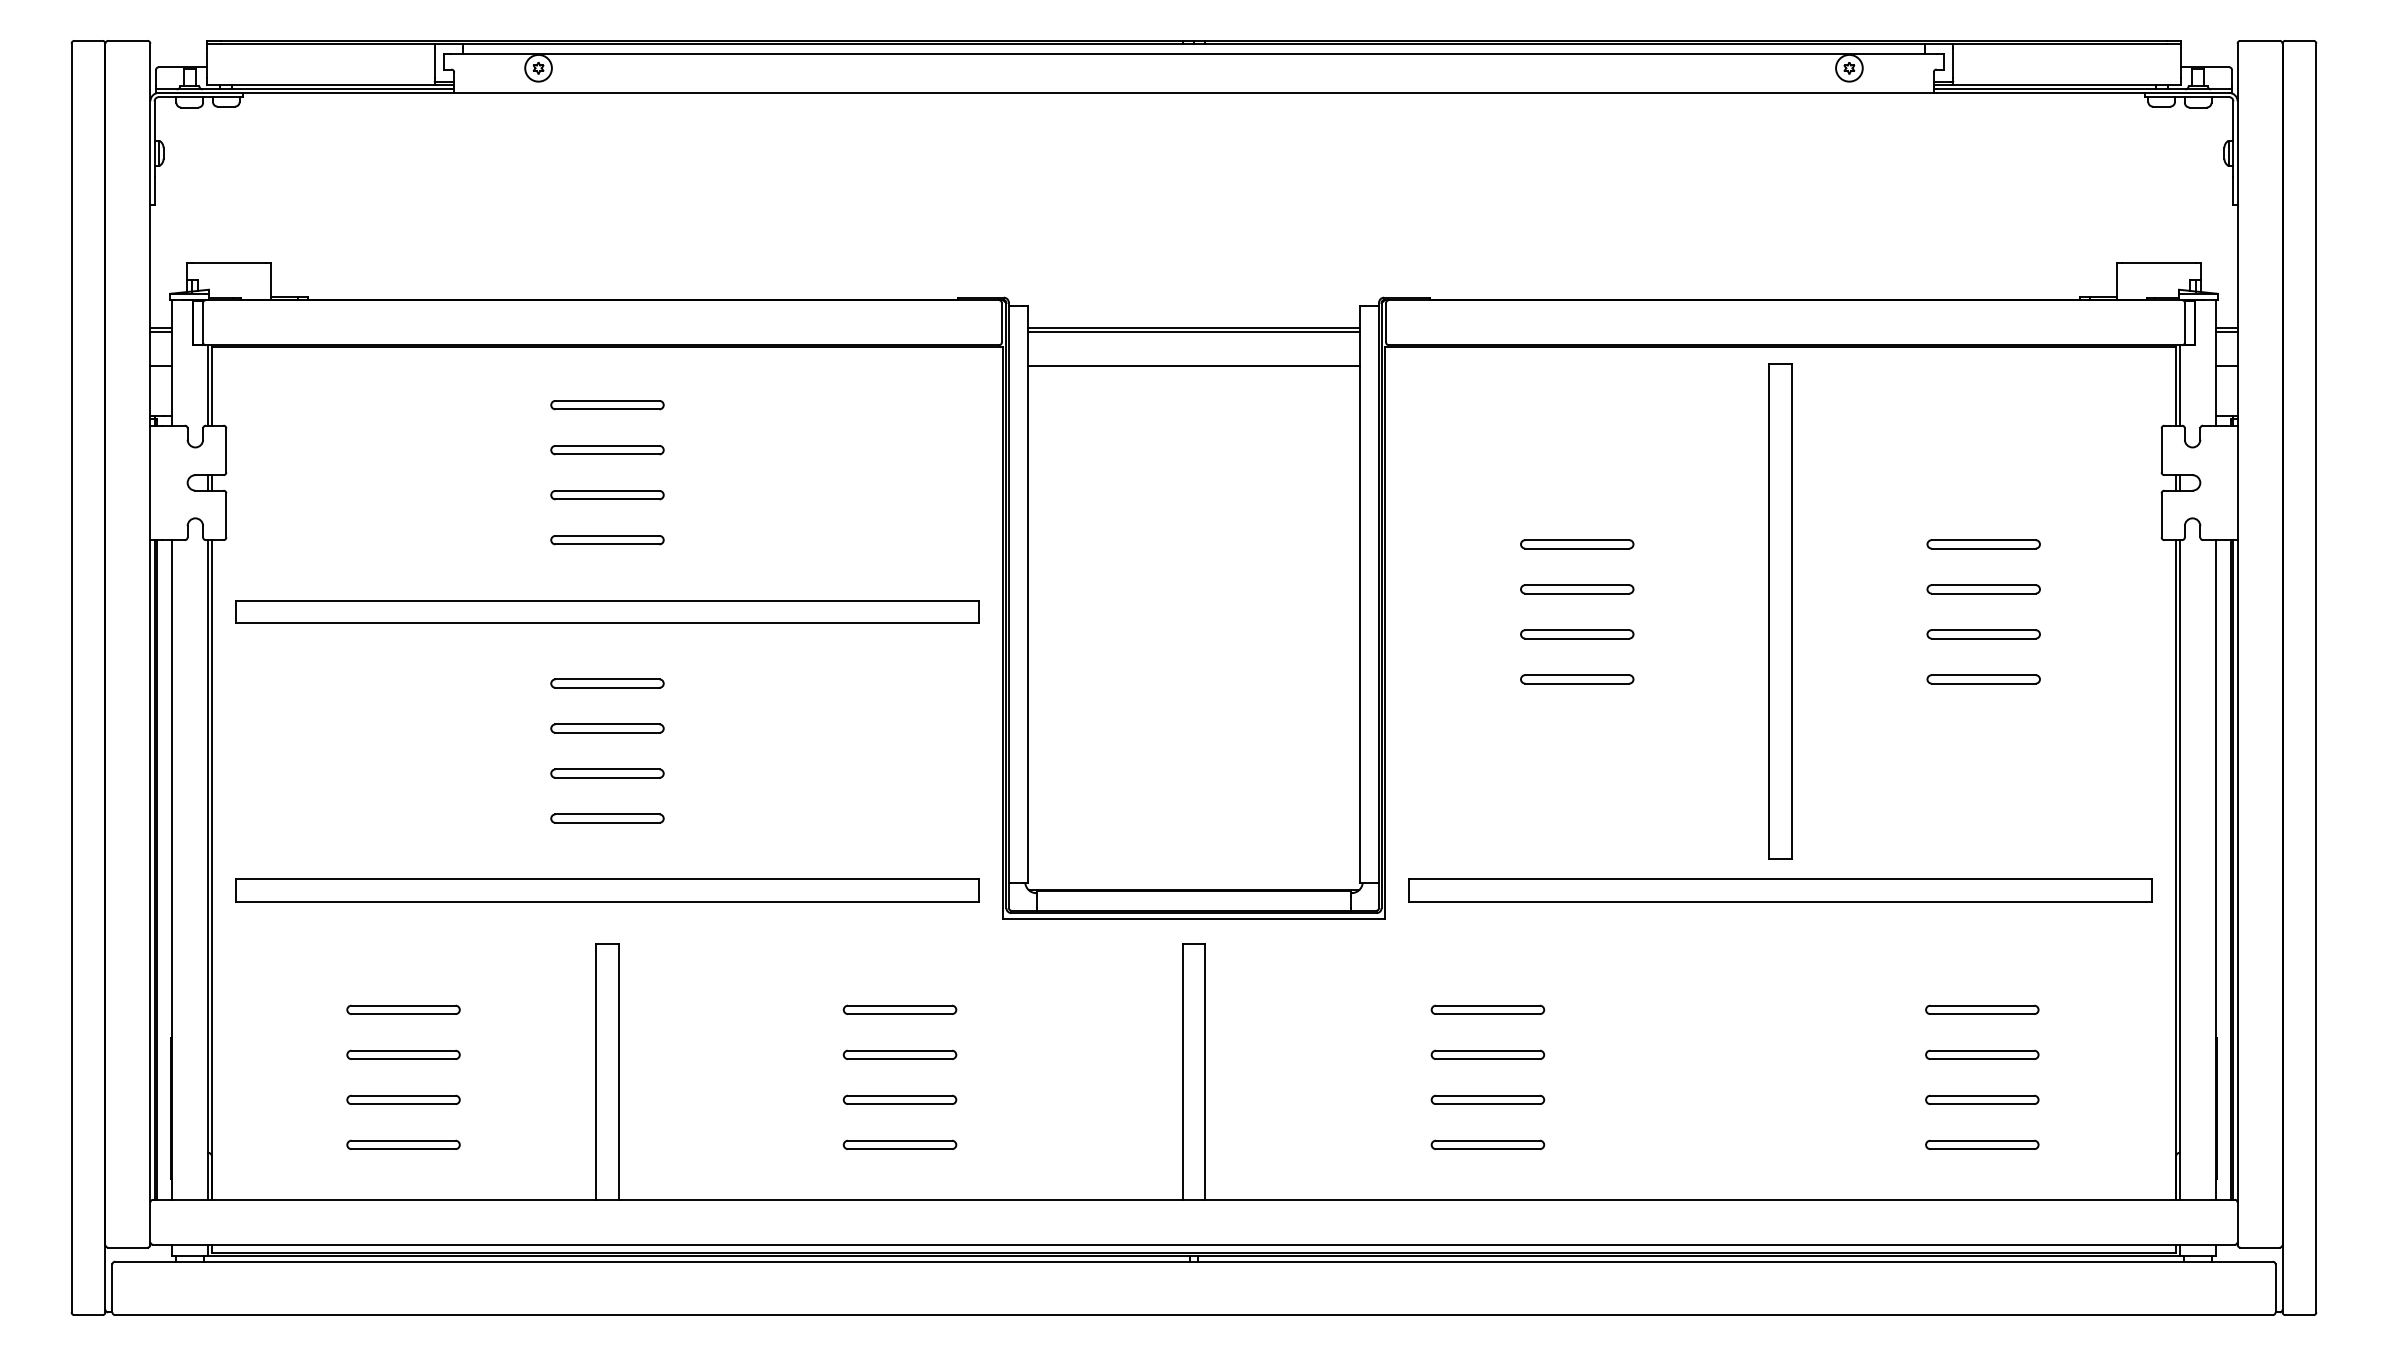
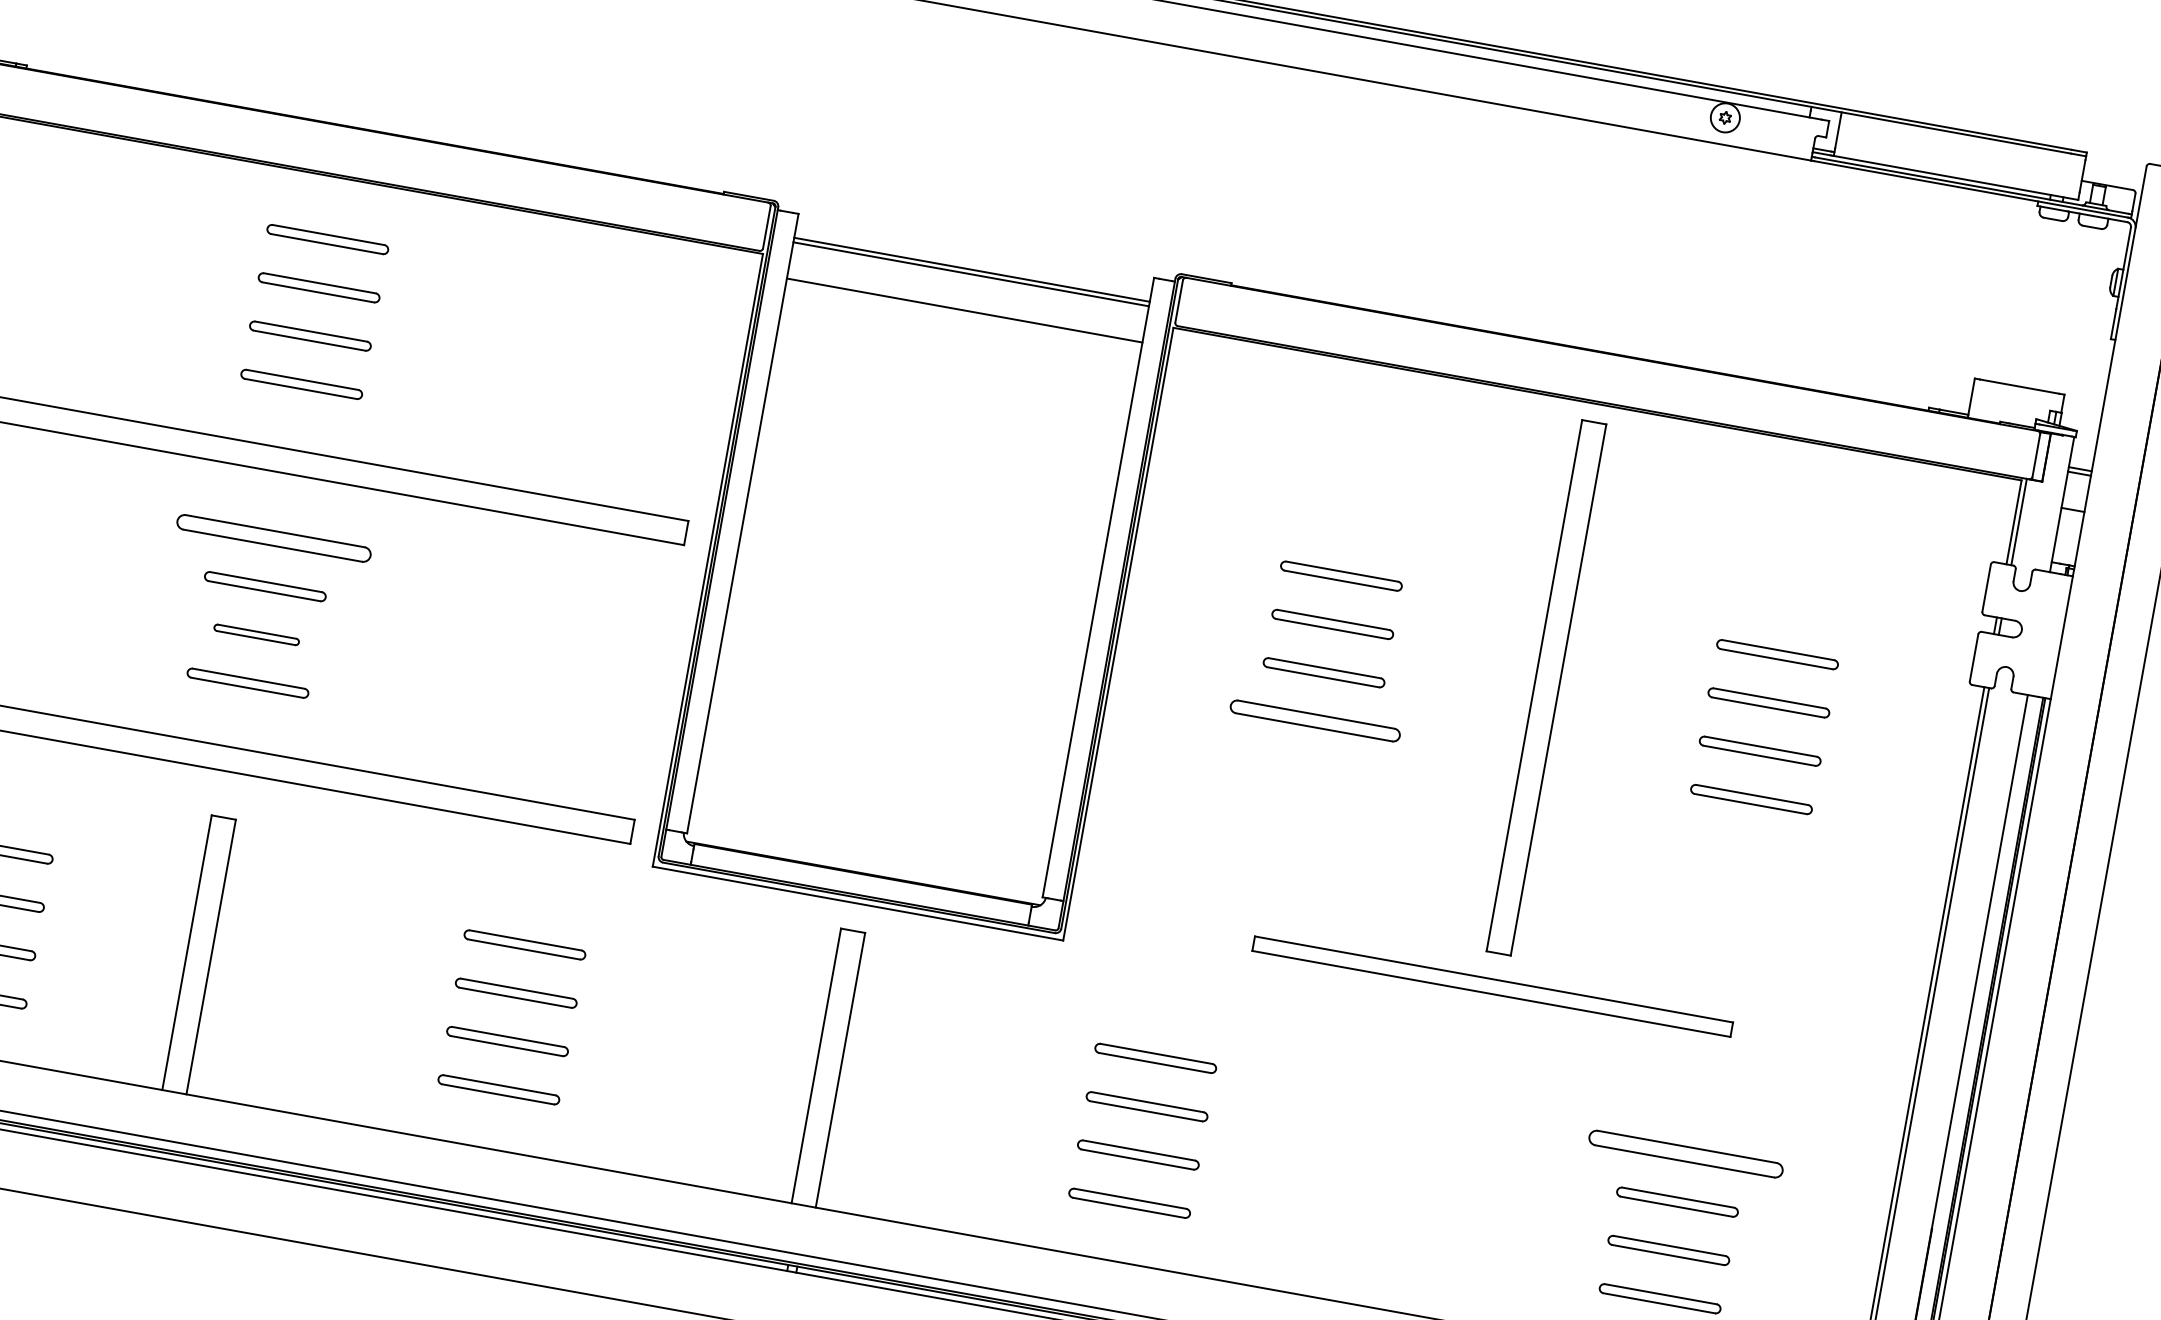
part: (1577, 679) -> (1315, 721), size x1.4
part: (607, 683) -> (274, 538), size x1.6
part: (607, 773) -> (256, 634), size x0.7
part: (1780, 890) -> (1492, 986), size x0.6
part: (1982, 1009) -> (1686, 1153), size x1.6

